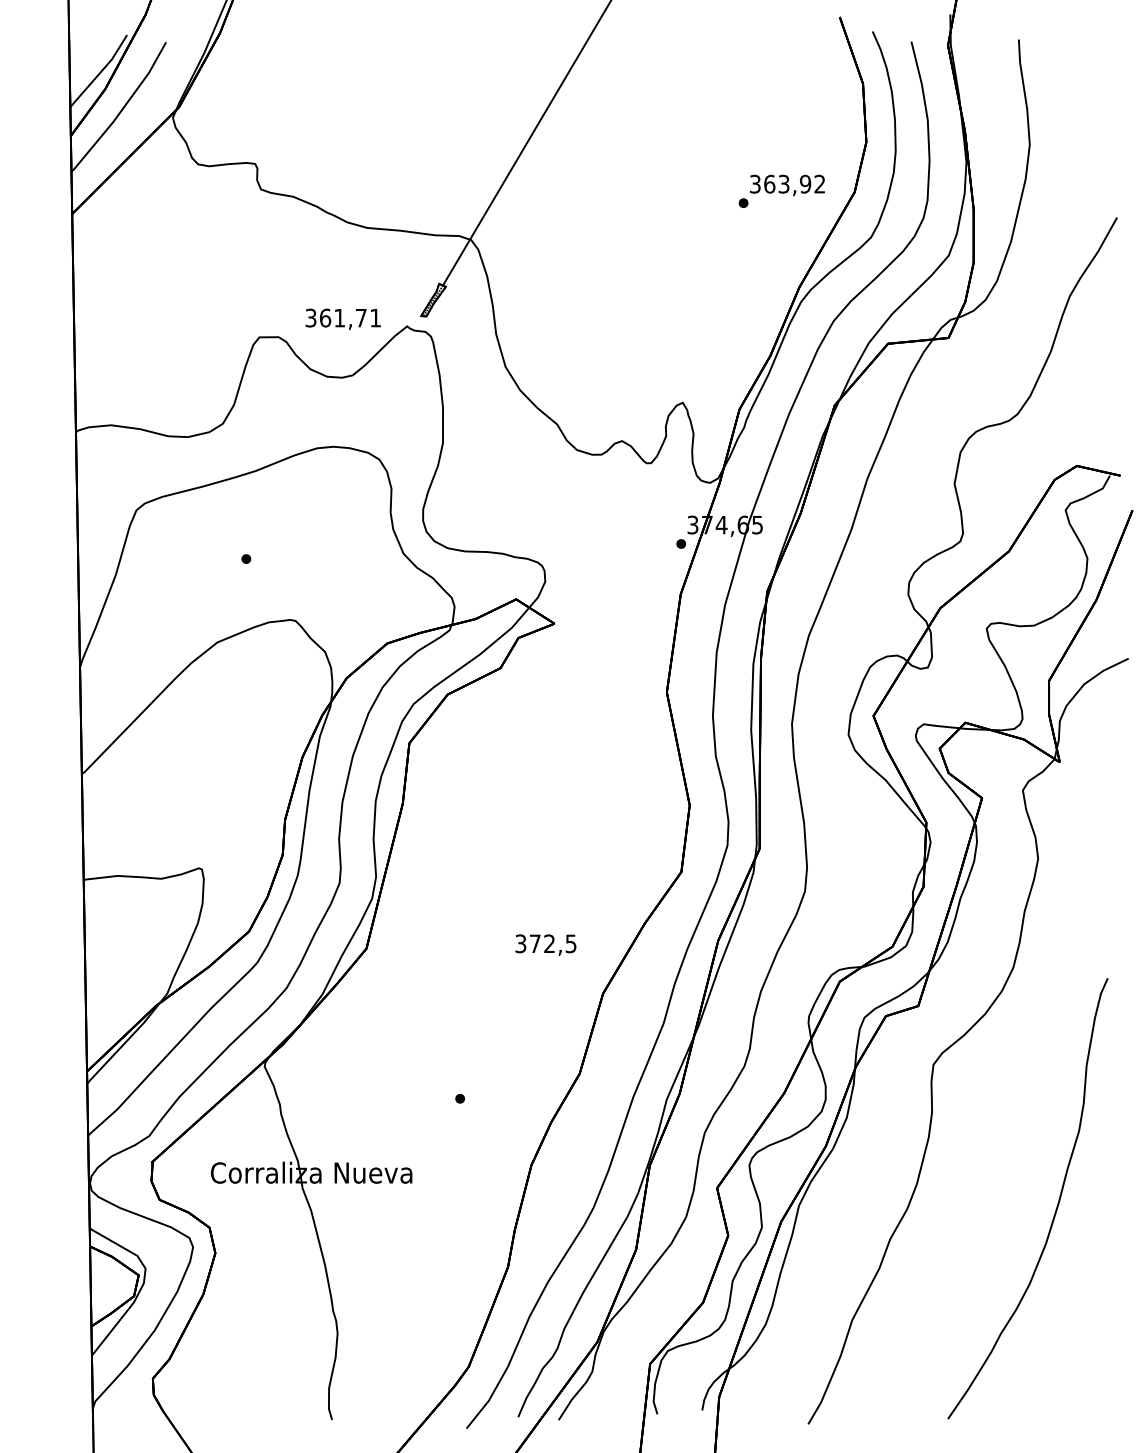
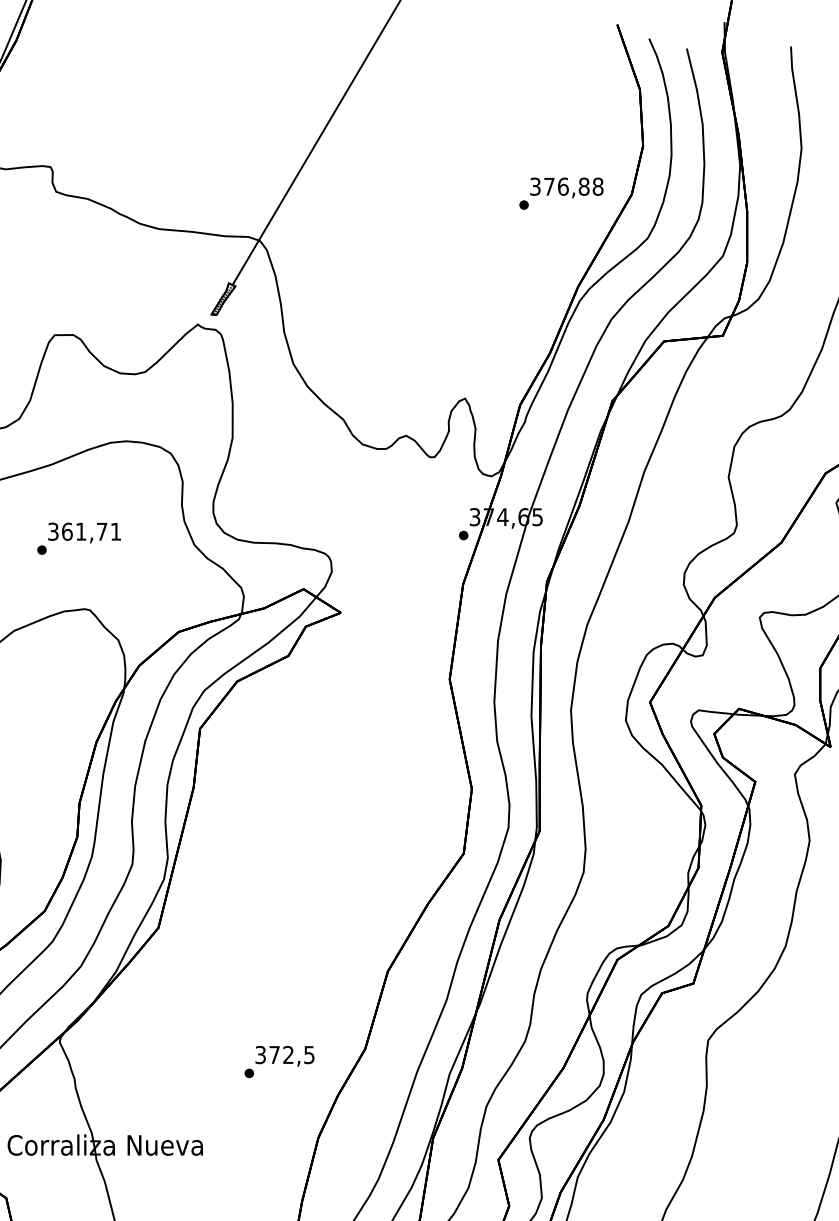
text: (794, 183) -> (573, 186), 363,92 -> 376,88
text: (342, 319) -> (83, 533), moved
text: (545, 944) -> (284, 1055), moved

